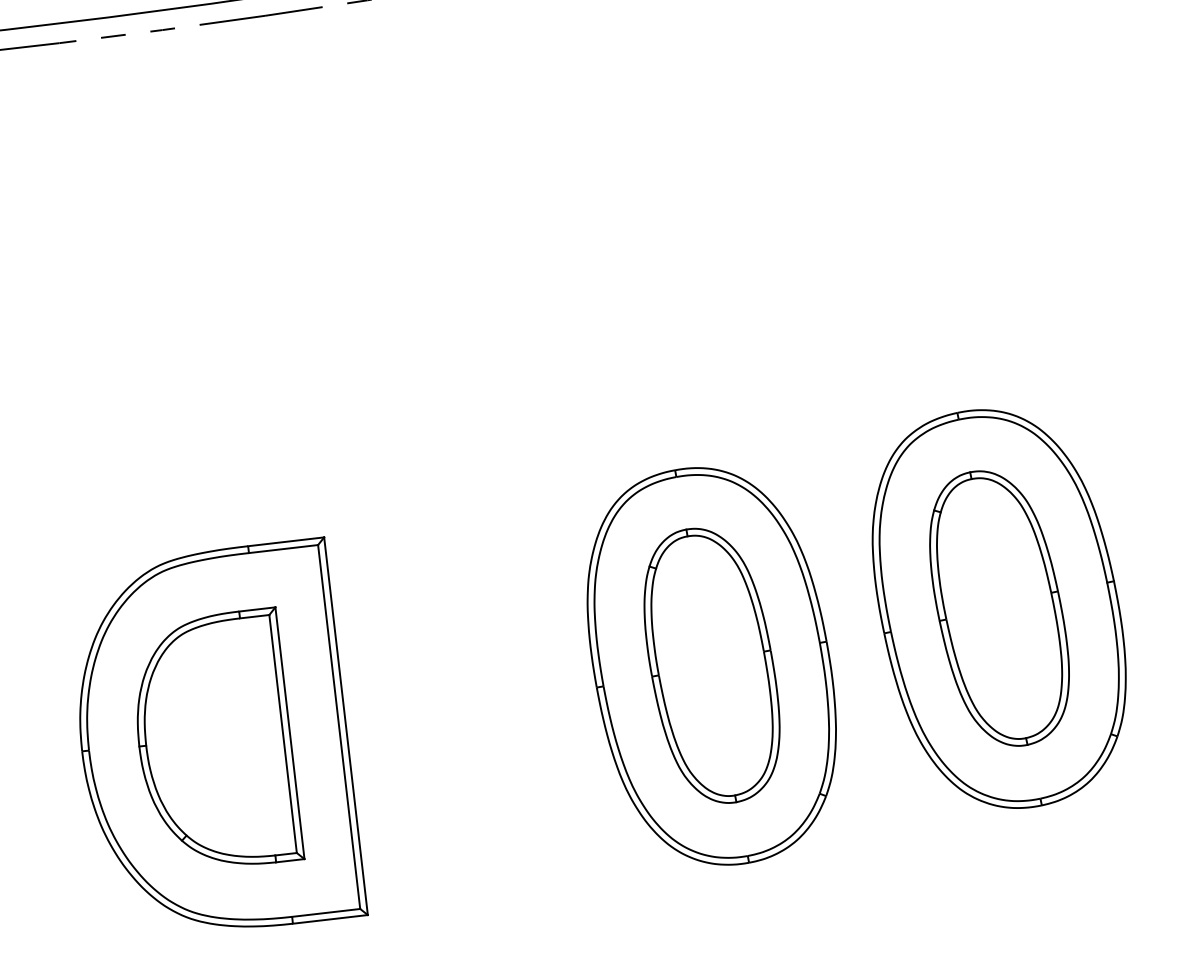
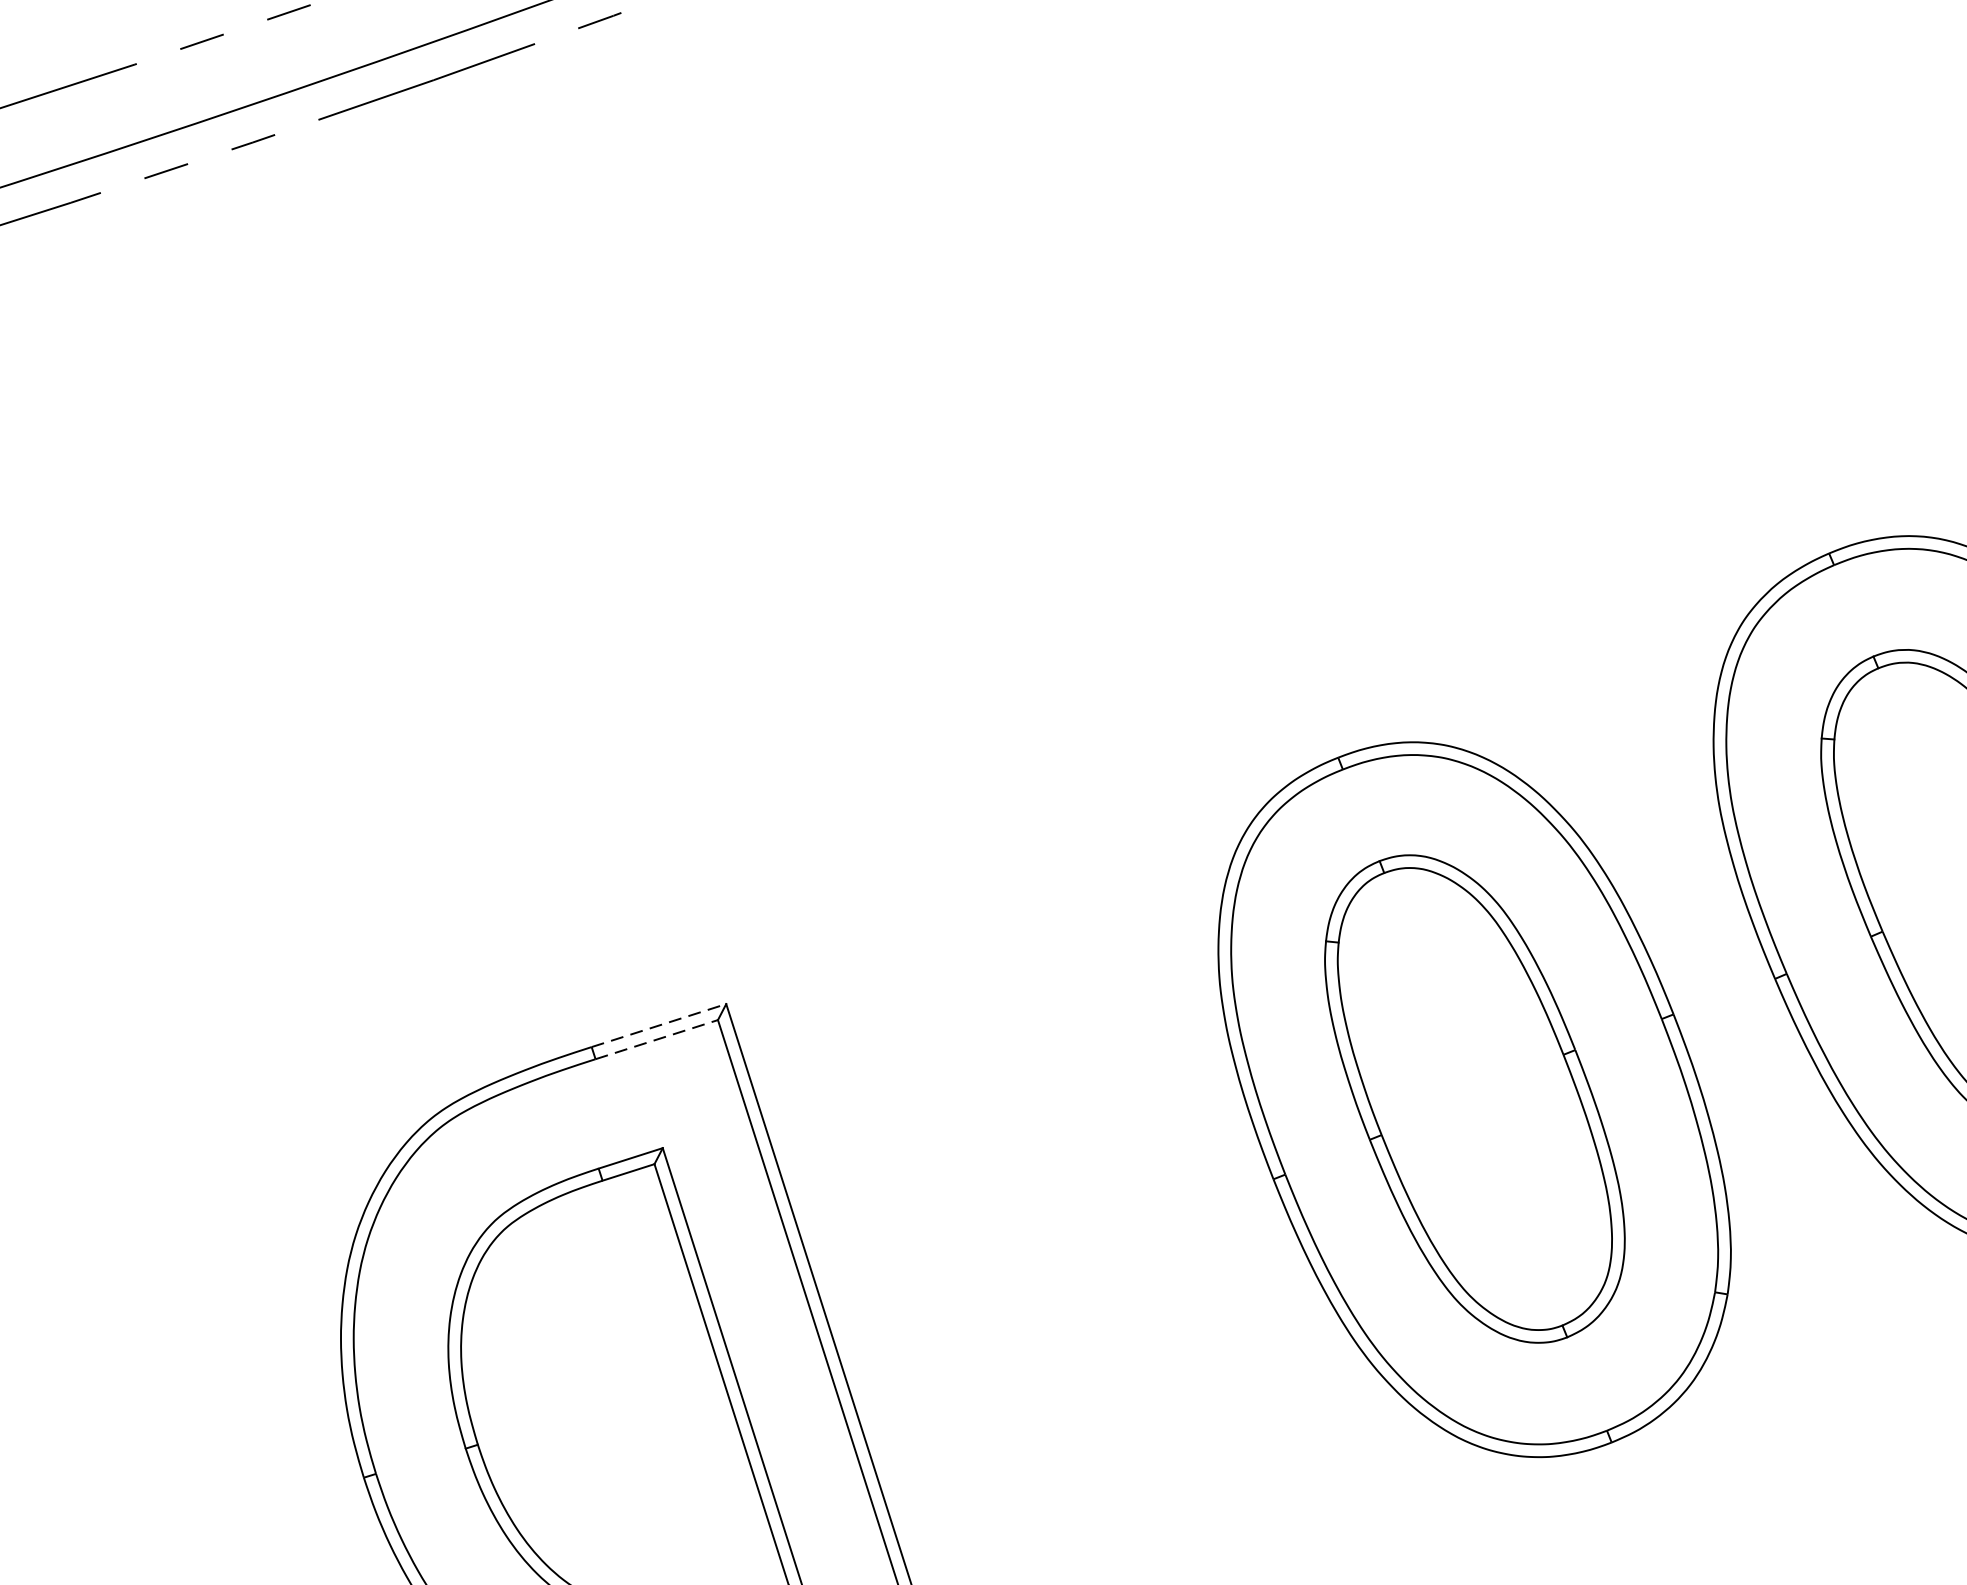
line: (286, 541) -> (659, 1024), solid -> dashed
line: (283, 549) -> (656, 1040), solid -> dashed

